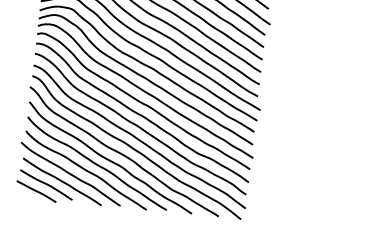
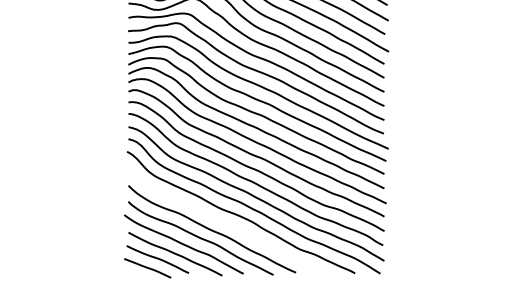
curve: (110, 159) -> (226, 223), removed

